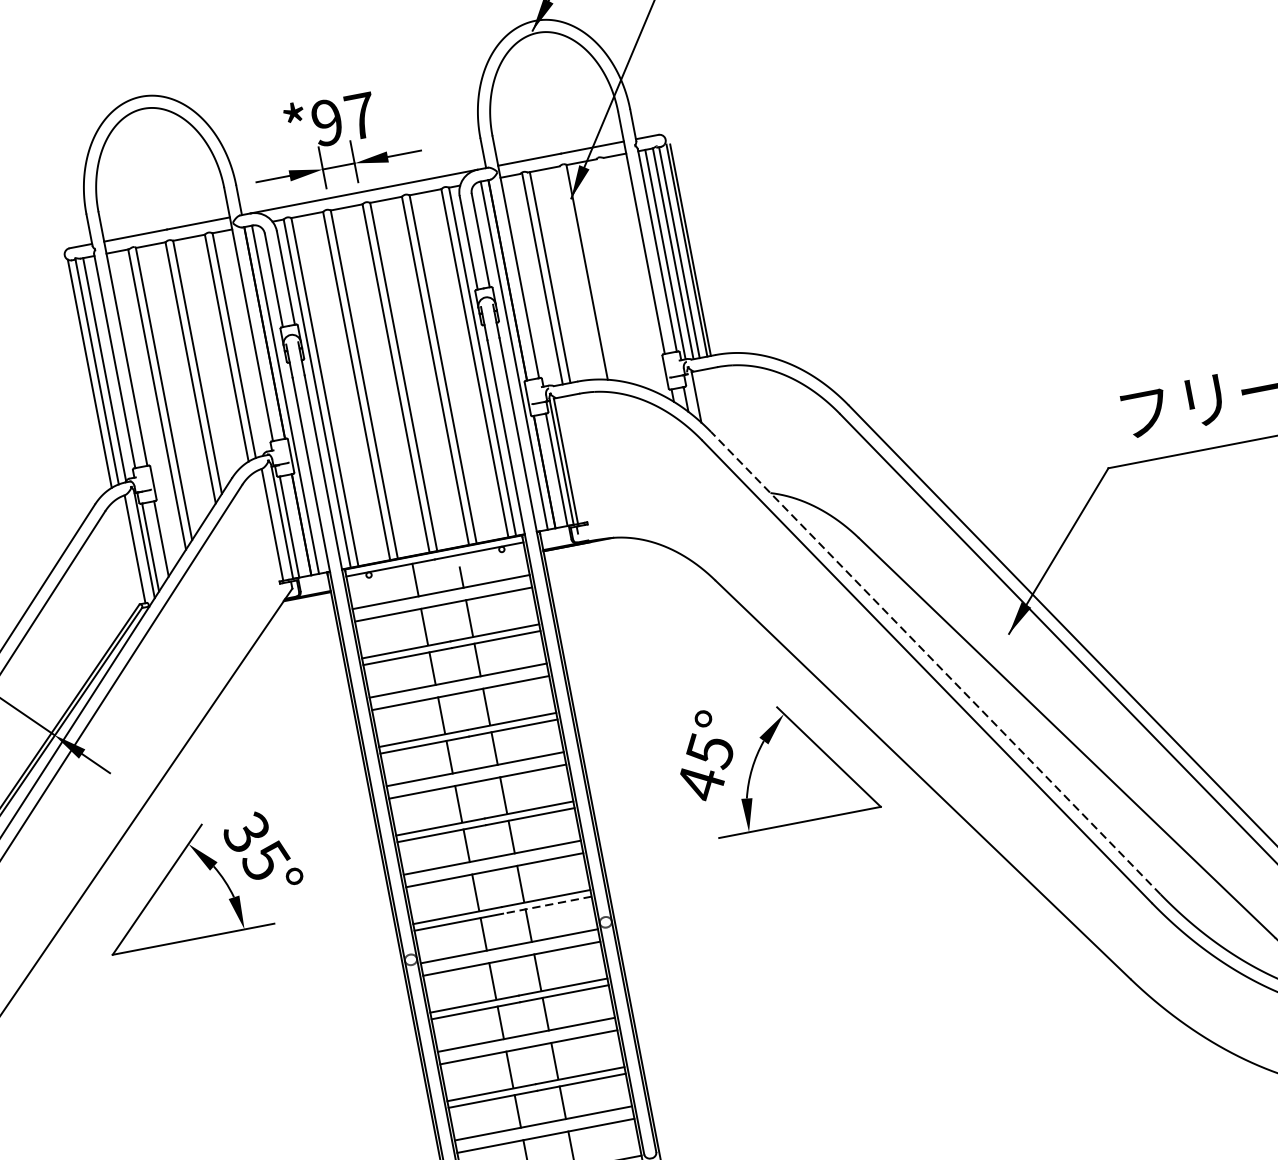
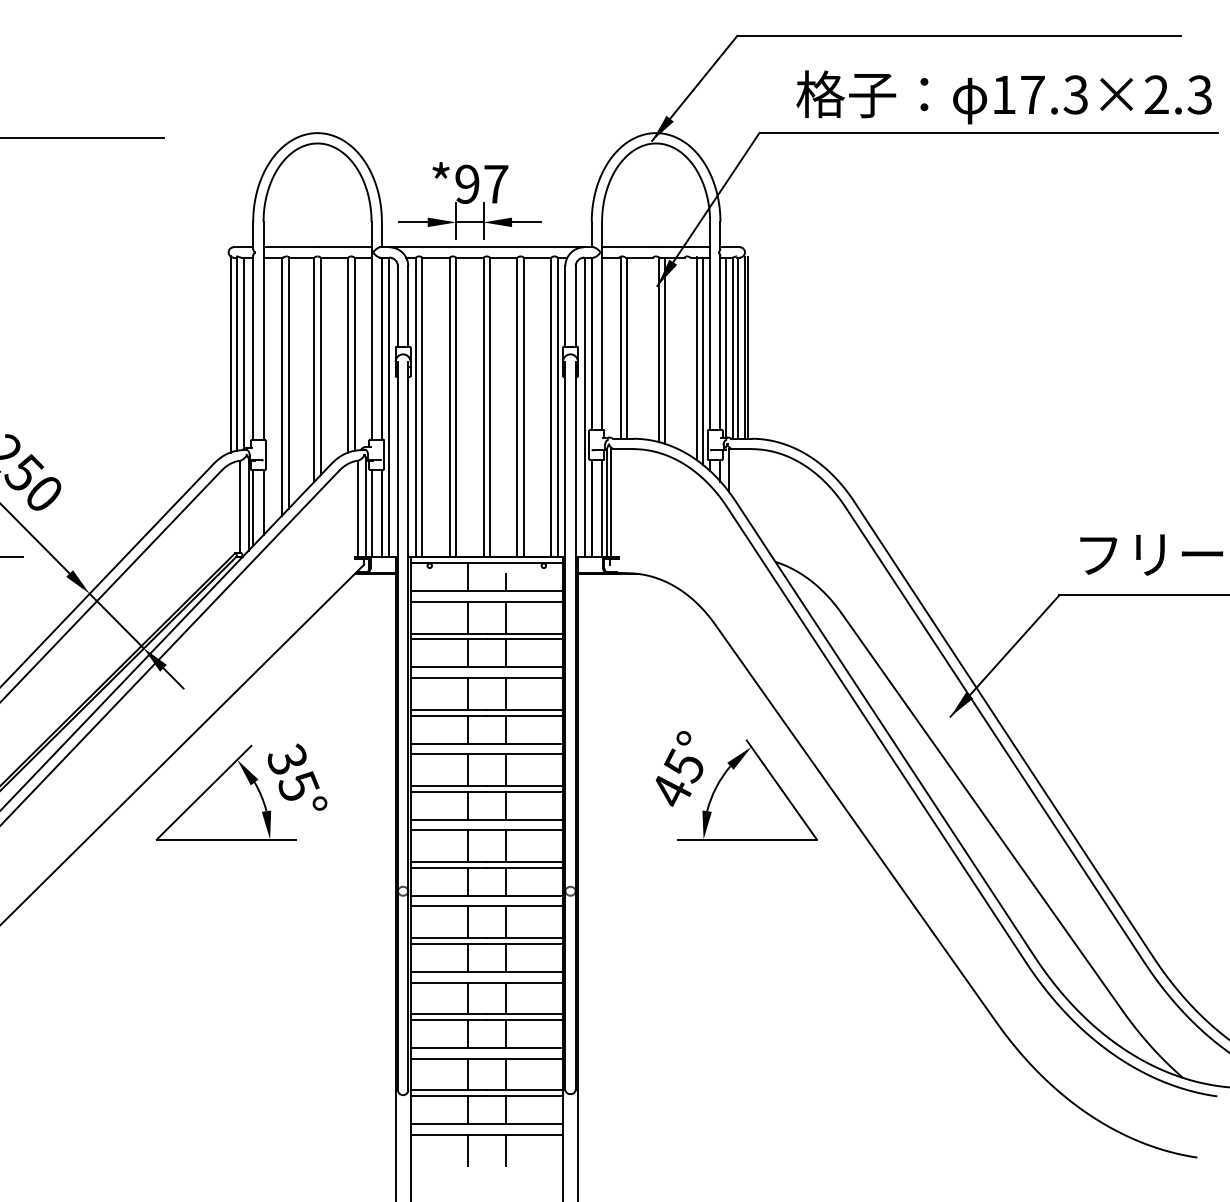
line: (595, 271) -> (665, 350), added
line: (633, 274) -> (696, 358), added
line: (641, 275) -> (703, 361), added
line: (935, 662) -> (885, 728), dashed -> solid
line: (546, 904) -> (524, 867), dashed -> solid

